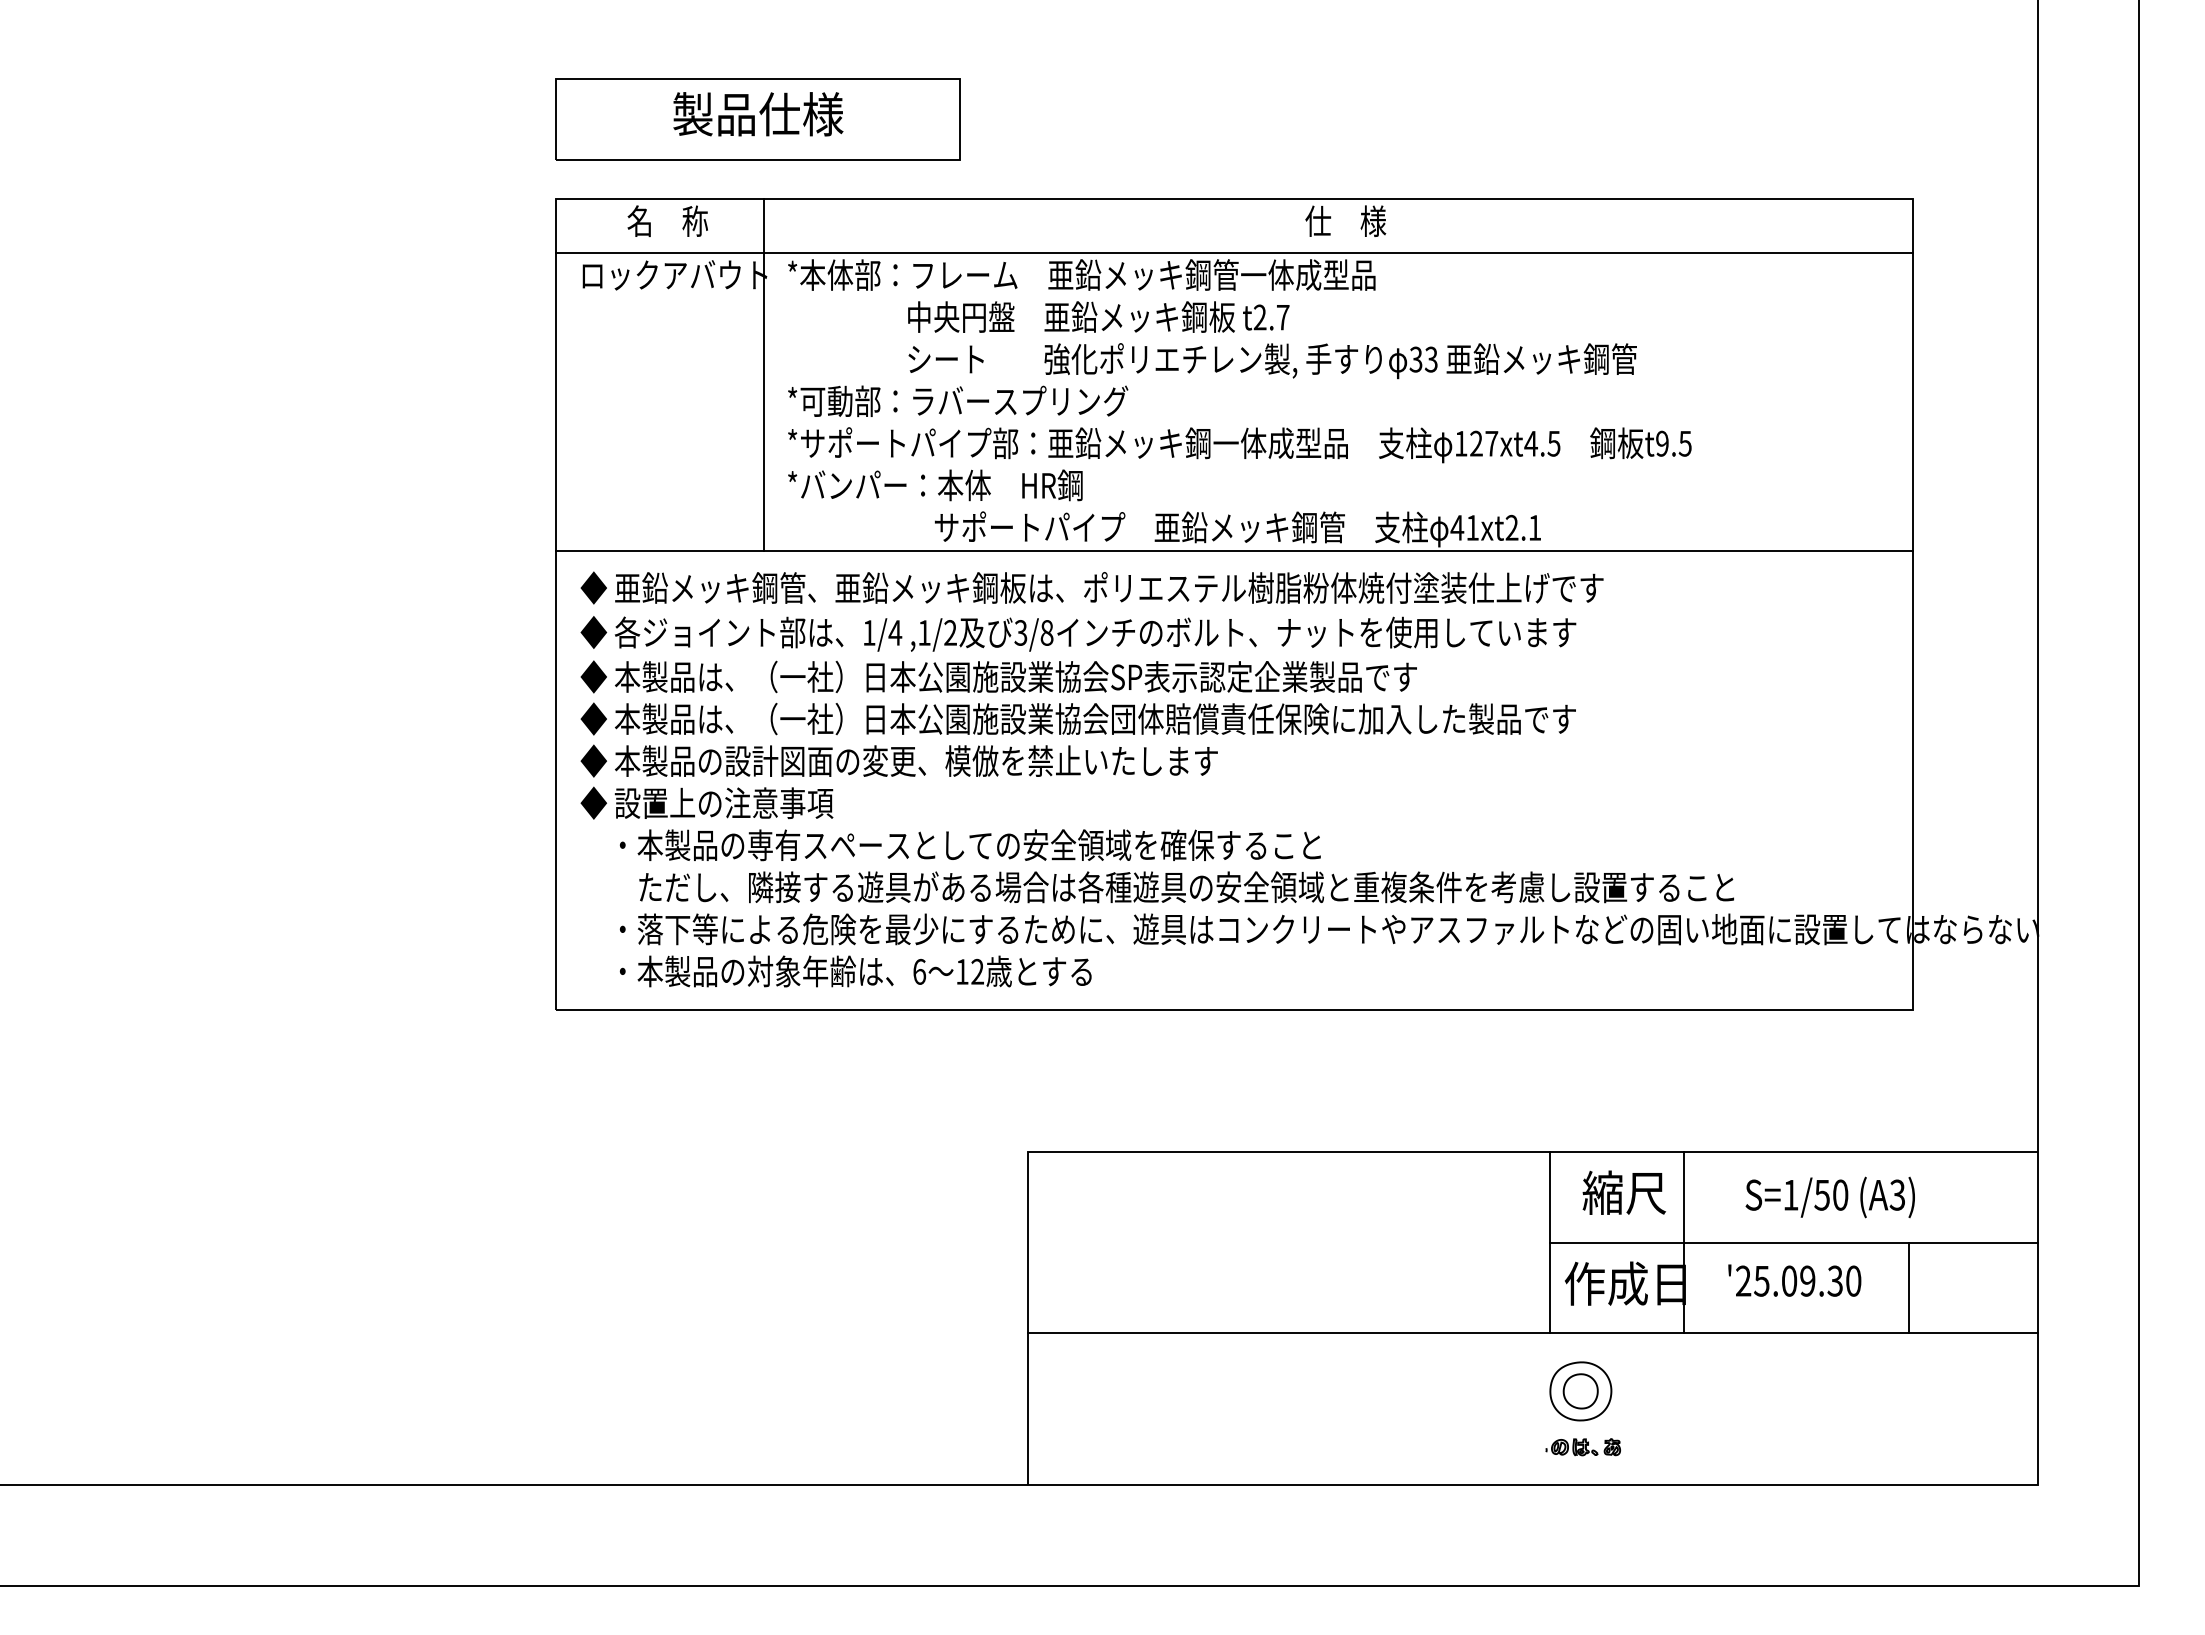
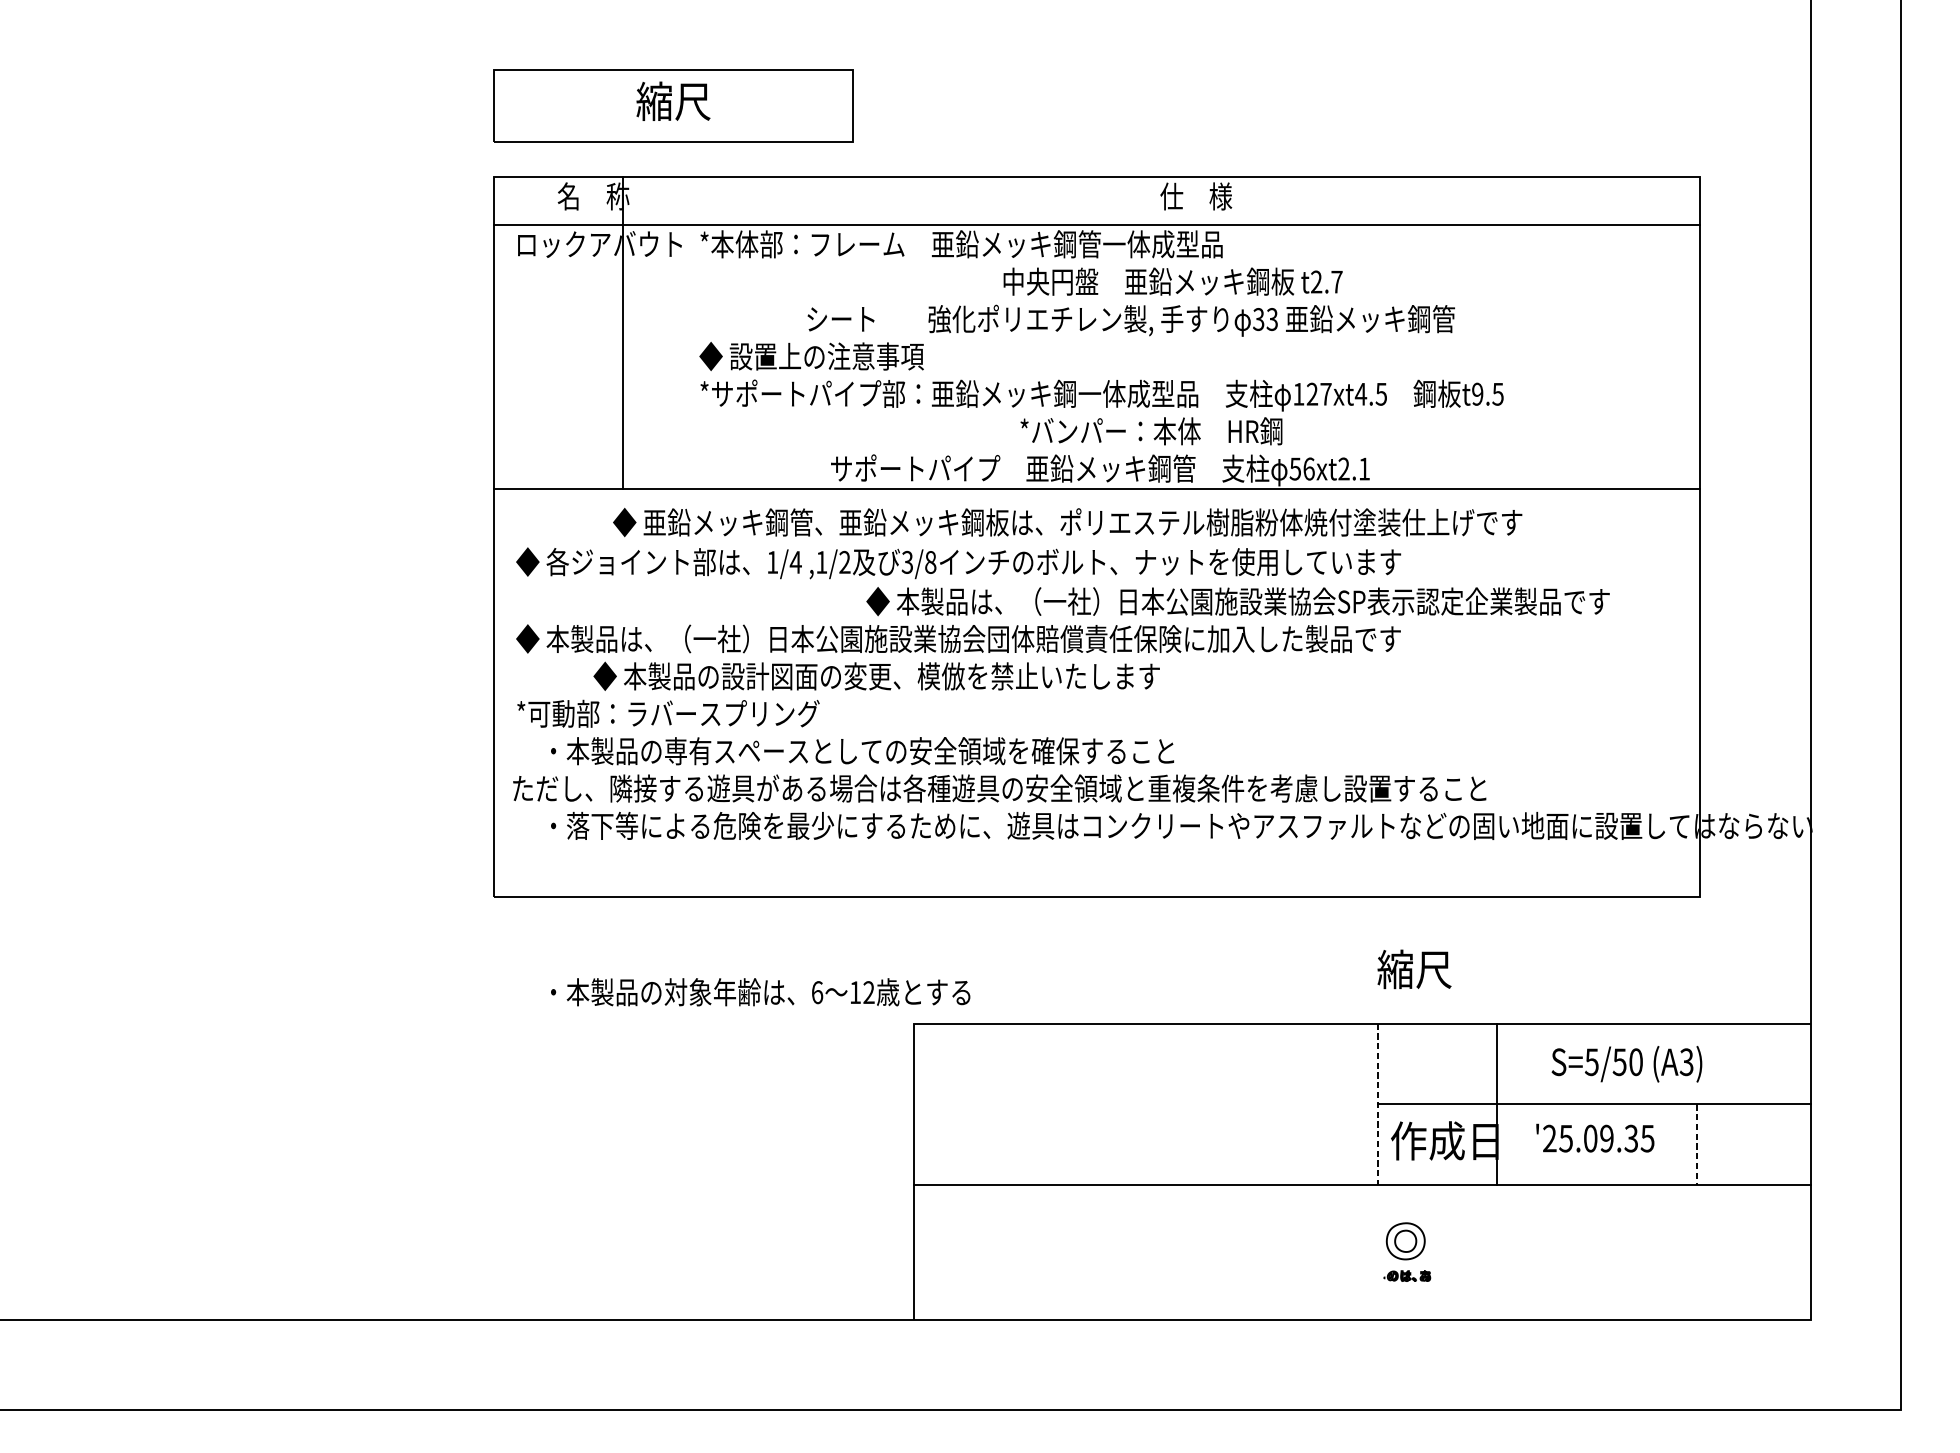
text: (758, 114) -> (674, 101), 製品仕様 -> 縮尺
text: (1098, 316) -> (1172, 281), moved
line: (763, 374) -> (622, 332), moved
text: (957, 400) -> (851, 355), *可動部：ラバースプリング -> ◆ 設置上の注意事項
text: (935, 485) -> (1151, 431), moved
text: (1464, 527) -> (1301, 468), 41xt2.1 -> 56xt2.1
text: (1091, 587) -> (1067, 522), moved
text: (998, 676) -> (1237, 601), moved
text: (898, 760) -> (875, 675), moved
text: (751, 802) -> (667, 713), ◆ 設置上の注意事項 -> *可動部：ラバースプリング
text: (1186, 887) -> (999, 788), moved
text: (855, 971) -> (760, 992), moved
text: (1623, 1192) -> (1413, 969), moved
text: (1790, 1195) -> (1591, 1062), S=1/50 -> S=5/50
line: (1550, 1242) -> (1378, 1104), solid -> dashed
text: (1853, 1280) -> (1647, 1138), '25.09.30 -> '25.09.35
line: (1908, 1288) -> (1696, 1145), solid -> dashed
part: (1582, 1408) -> (1406, 1251), size x0.7

